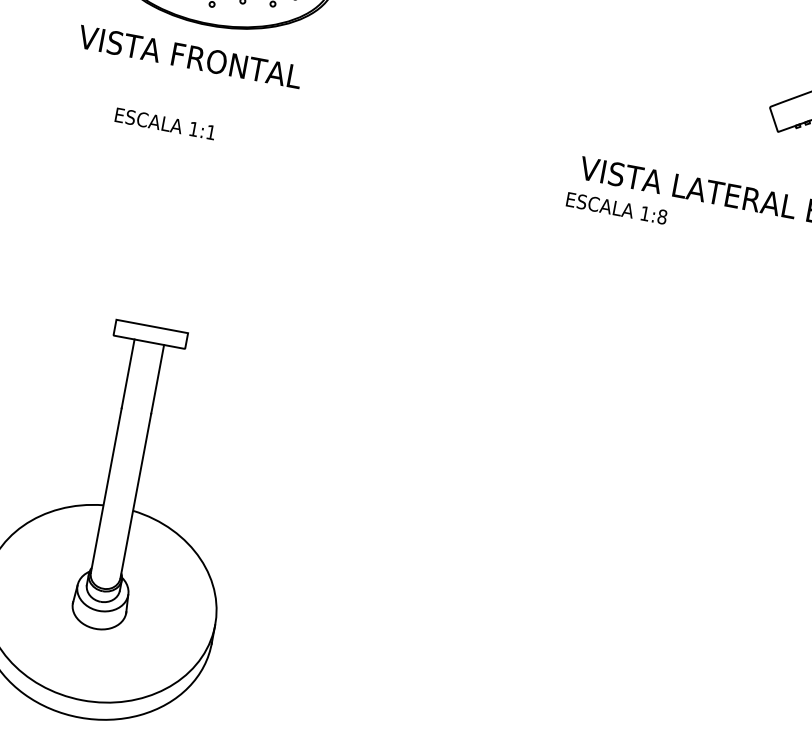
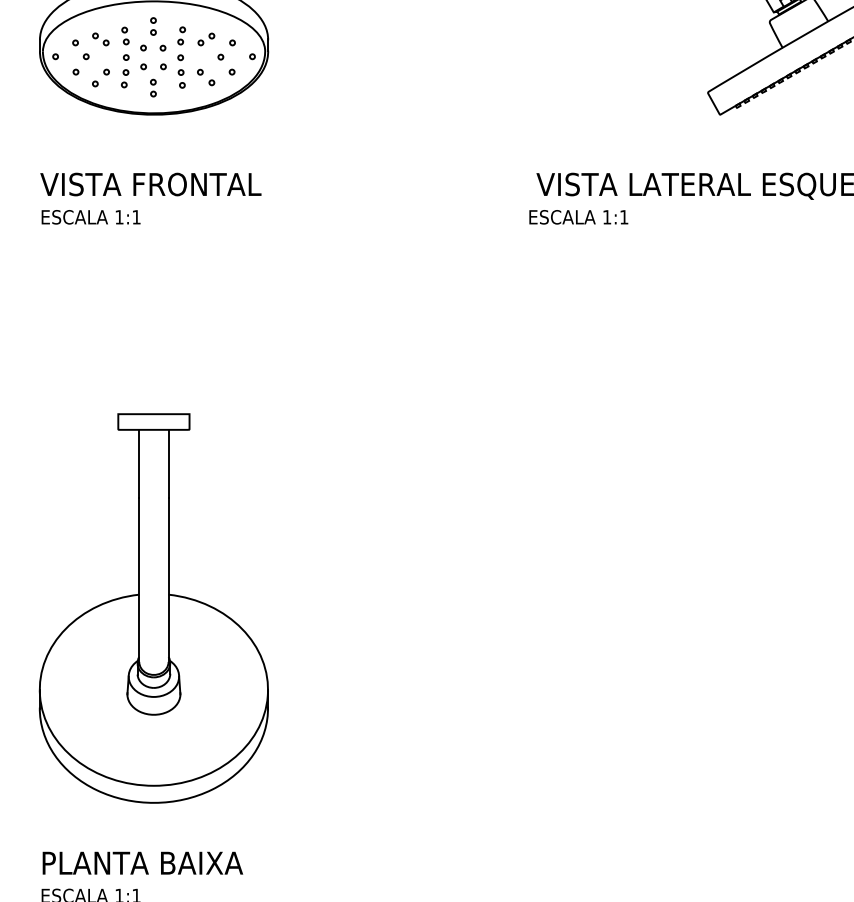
text: (189, 56) -> (150, 184), moved
text: (164, 124) -> (90, 217), moved
text: (662, 217) -> (624, 217), 1:8 -> 1:1

